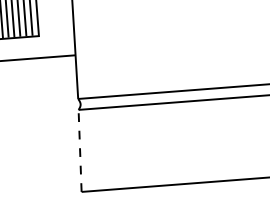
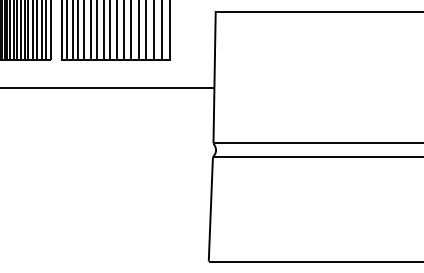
line: (79, 150) -> (210, 208), dashed -> solid

